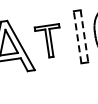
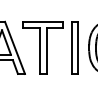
line: (77, 36) -> (71, 47), dashed -> solid
line: (84, 36) -> (78, 48), dashed -> solid
part: (48, 41) -> (42, 47), size x1.67

